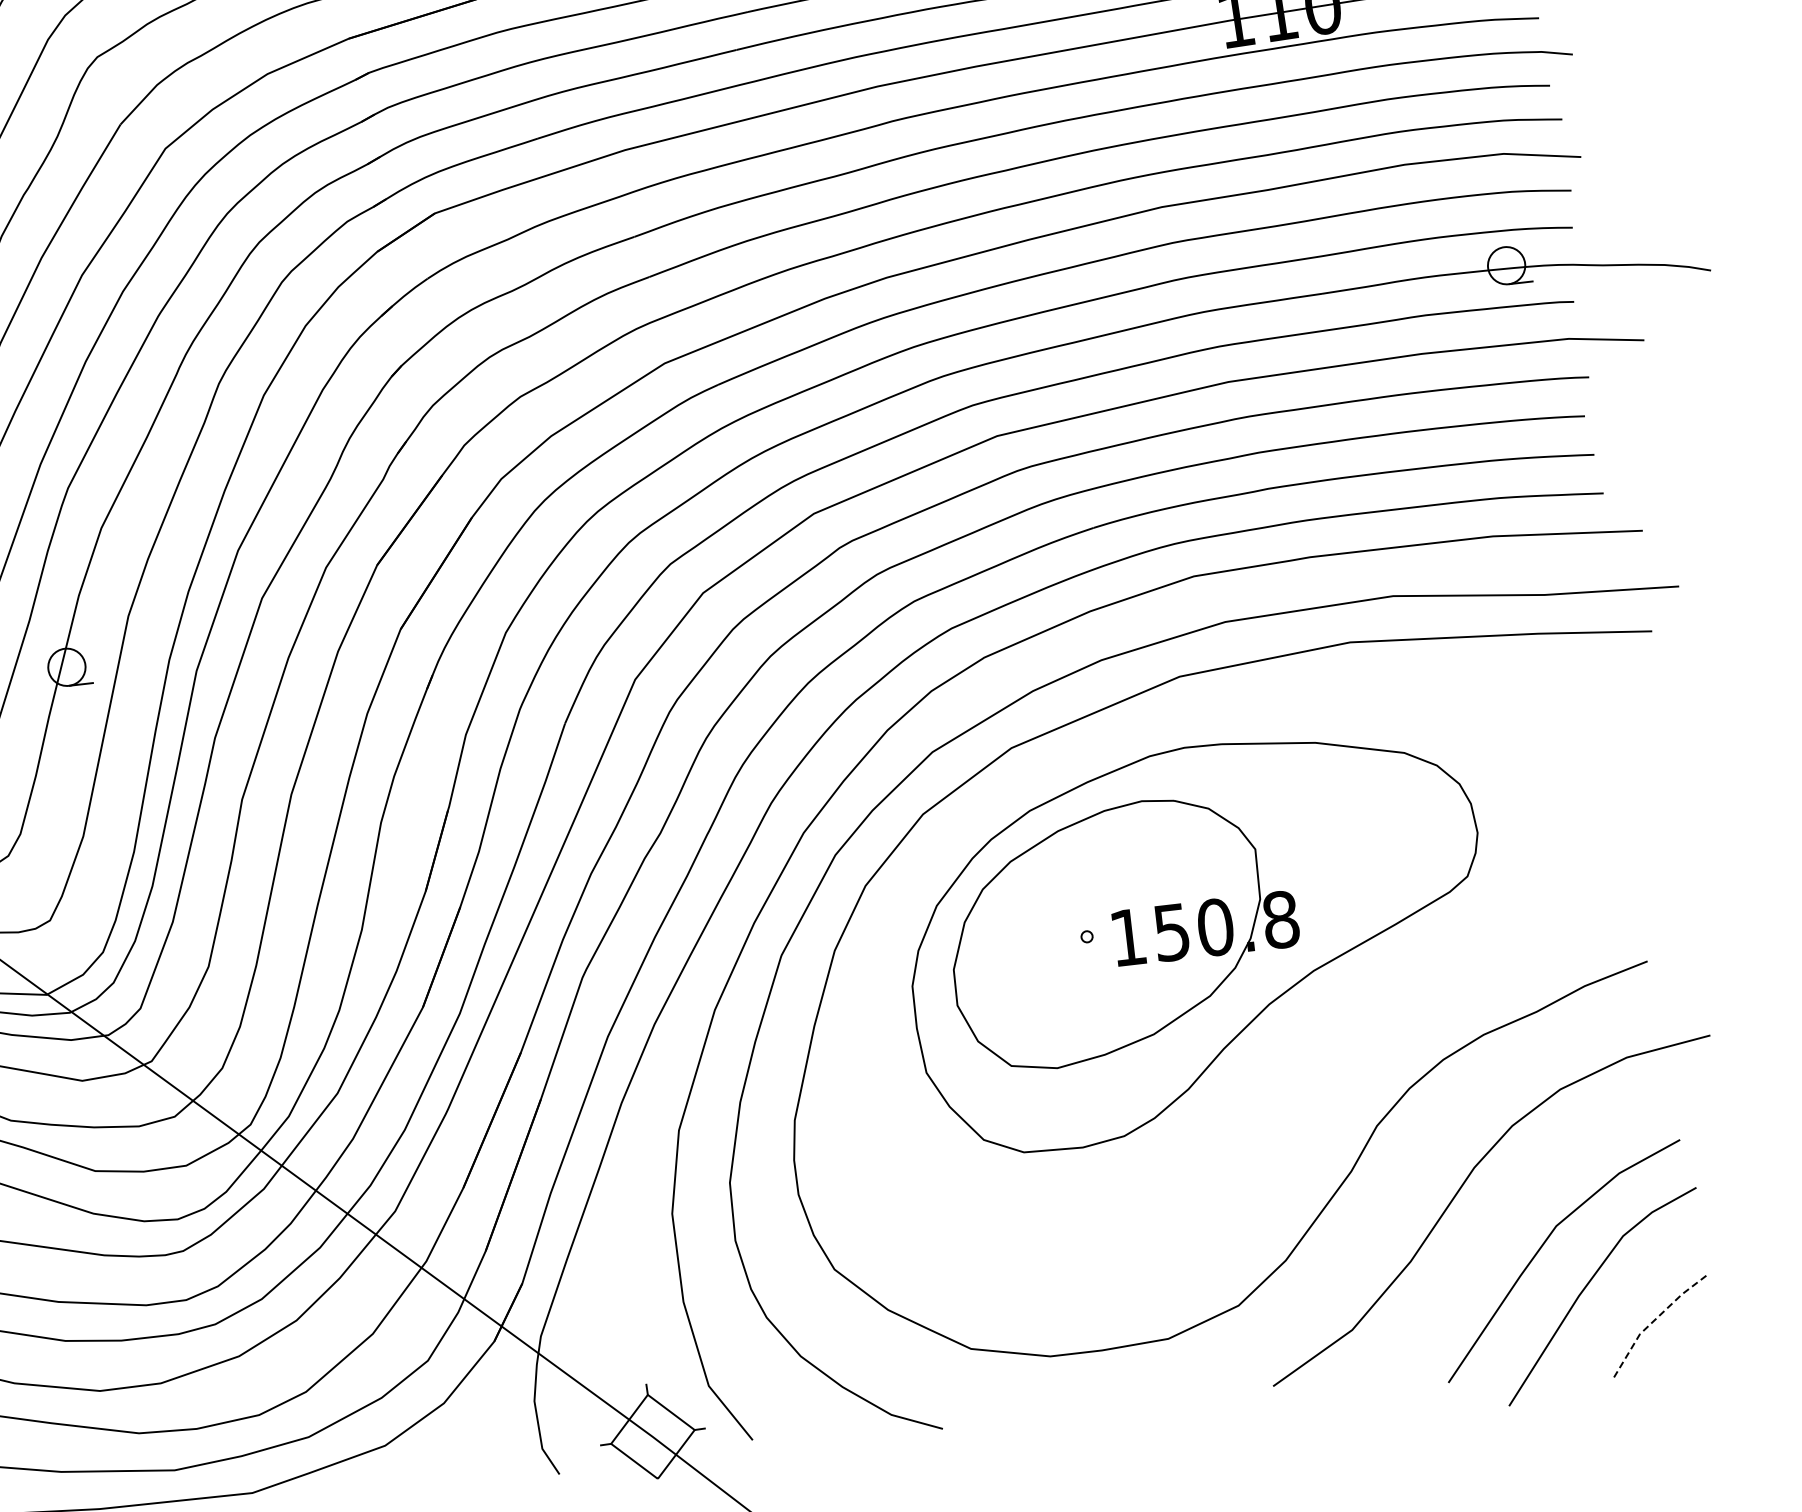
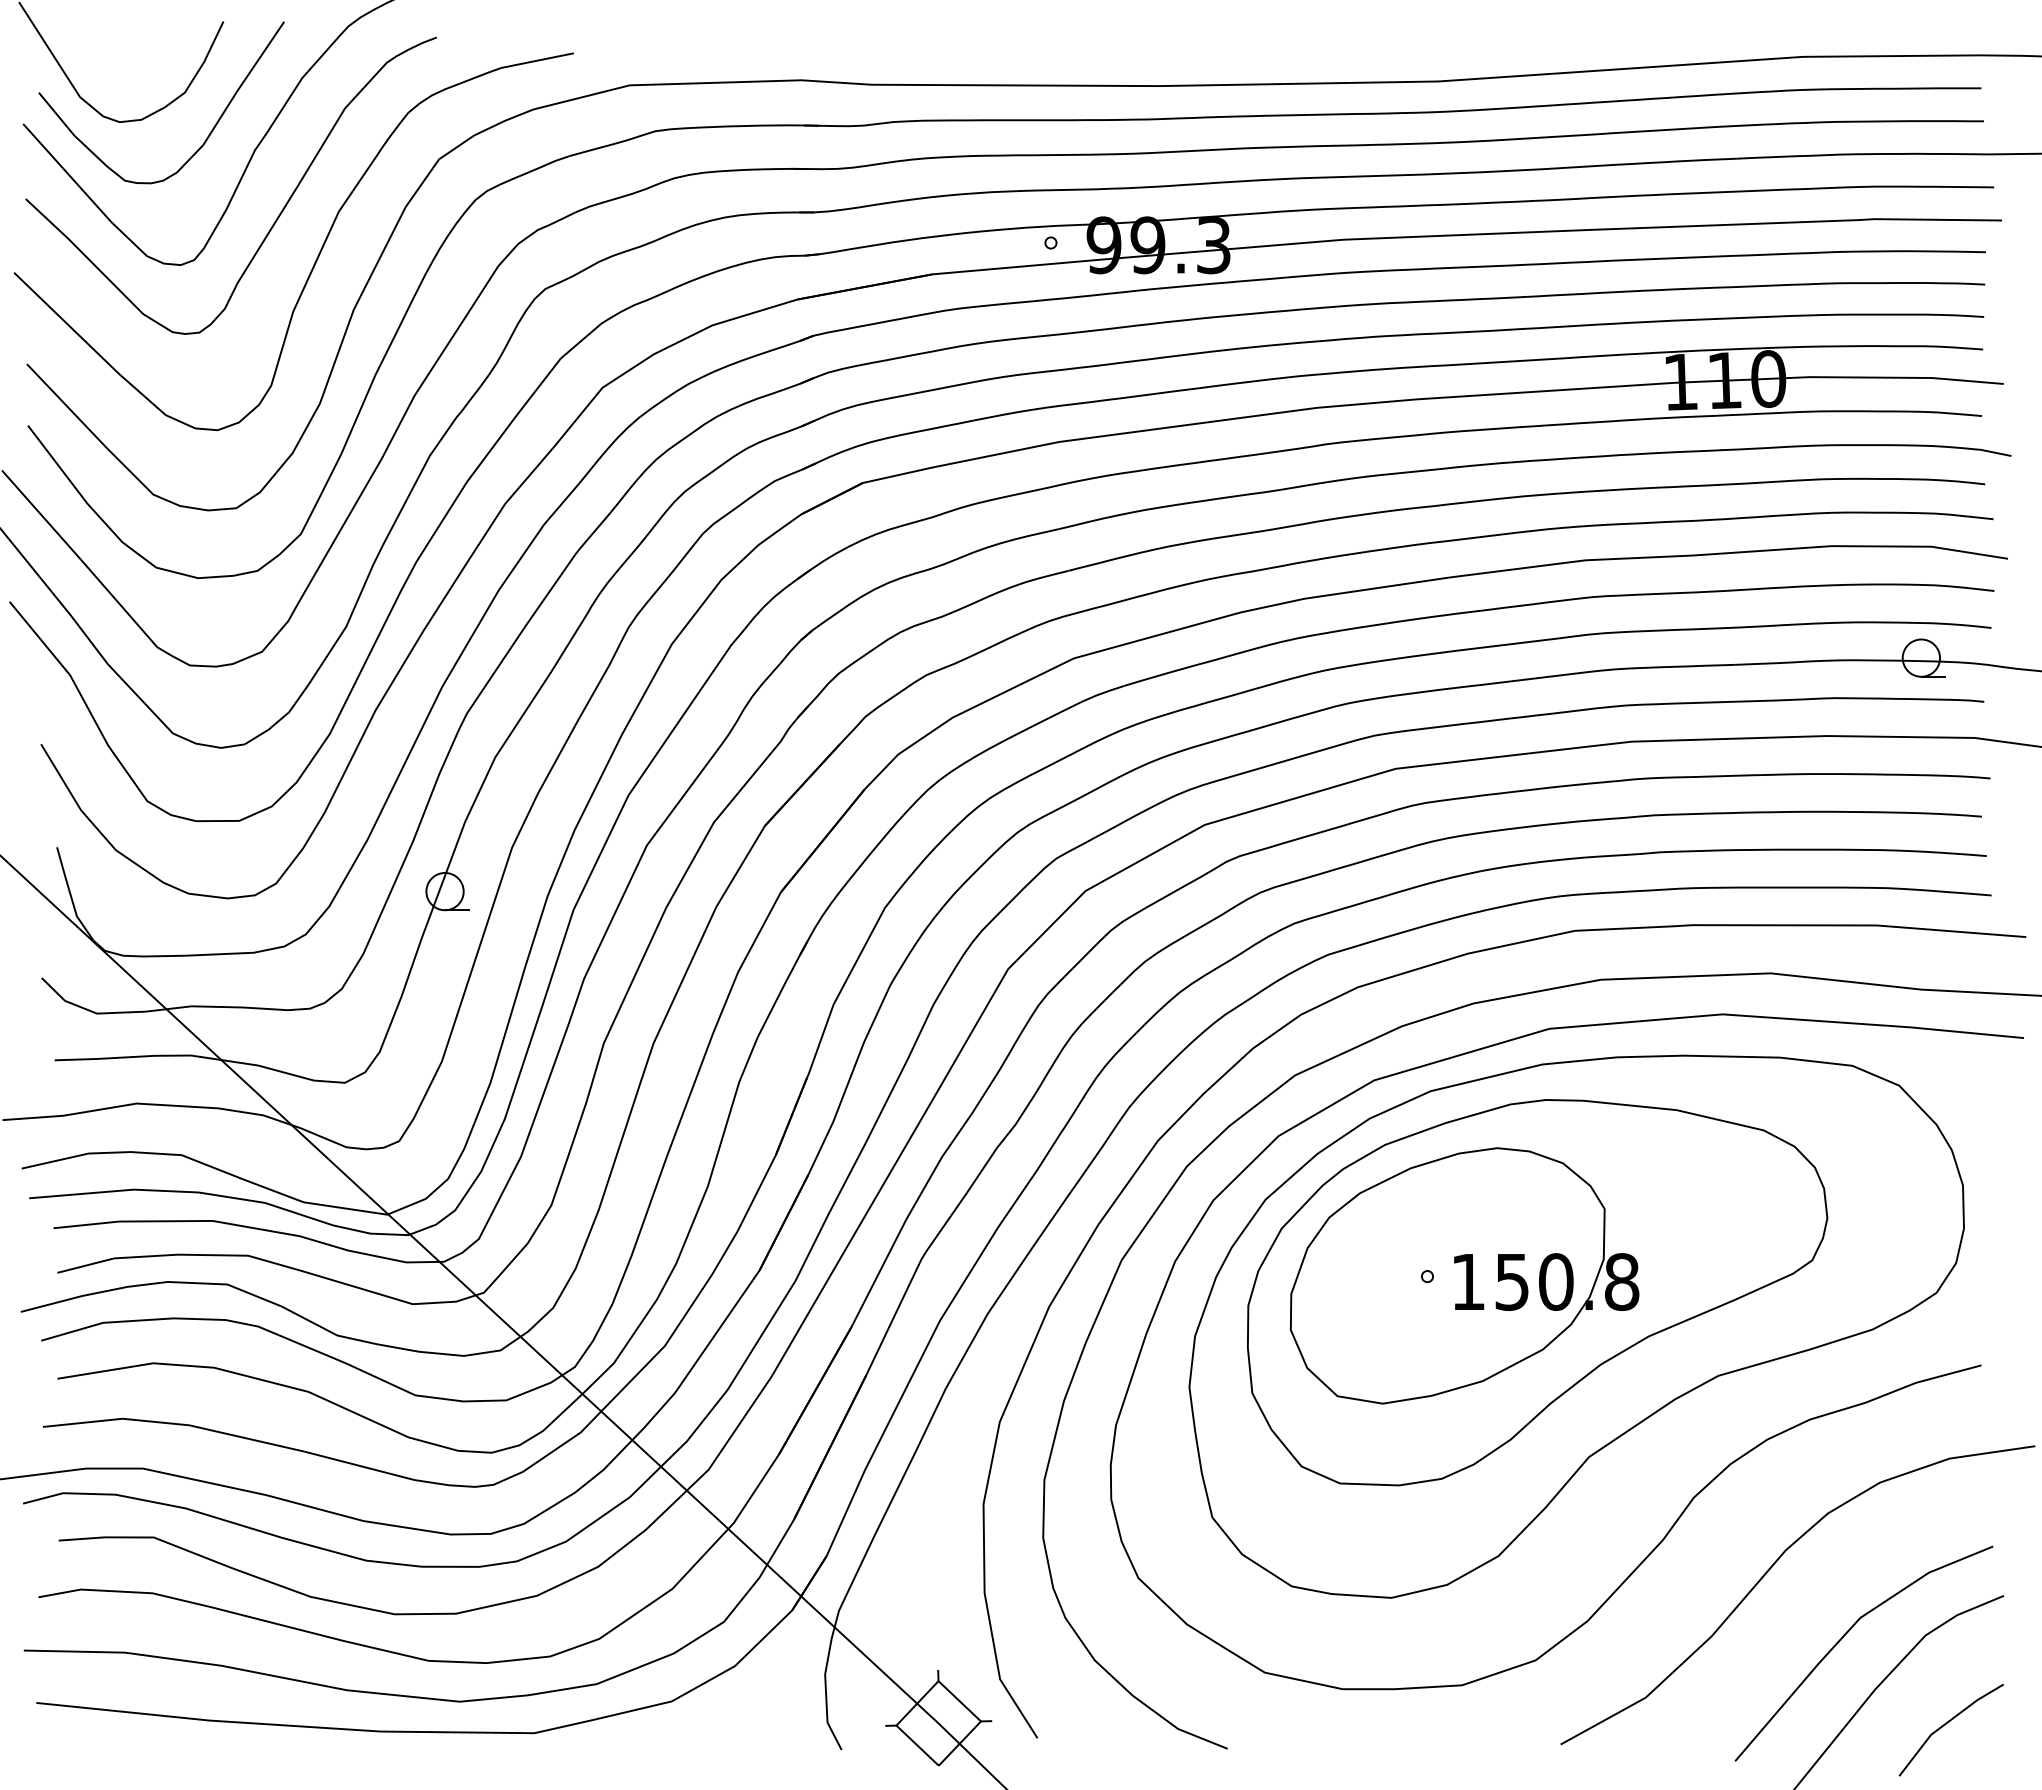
part: (1240, 969) -> (1576, 1326), added
line: (1653, 1322) -> (1945, 1724), dashed -> solid

